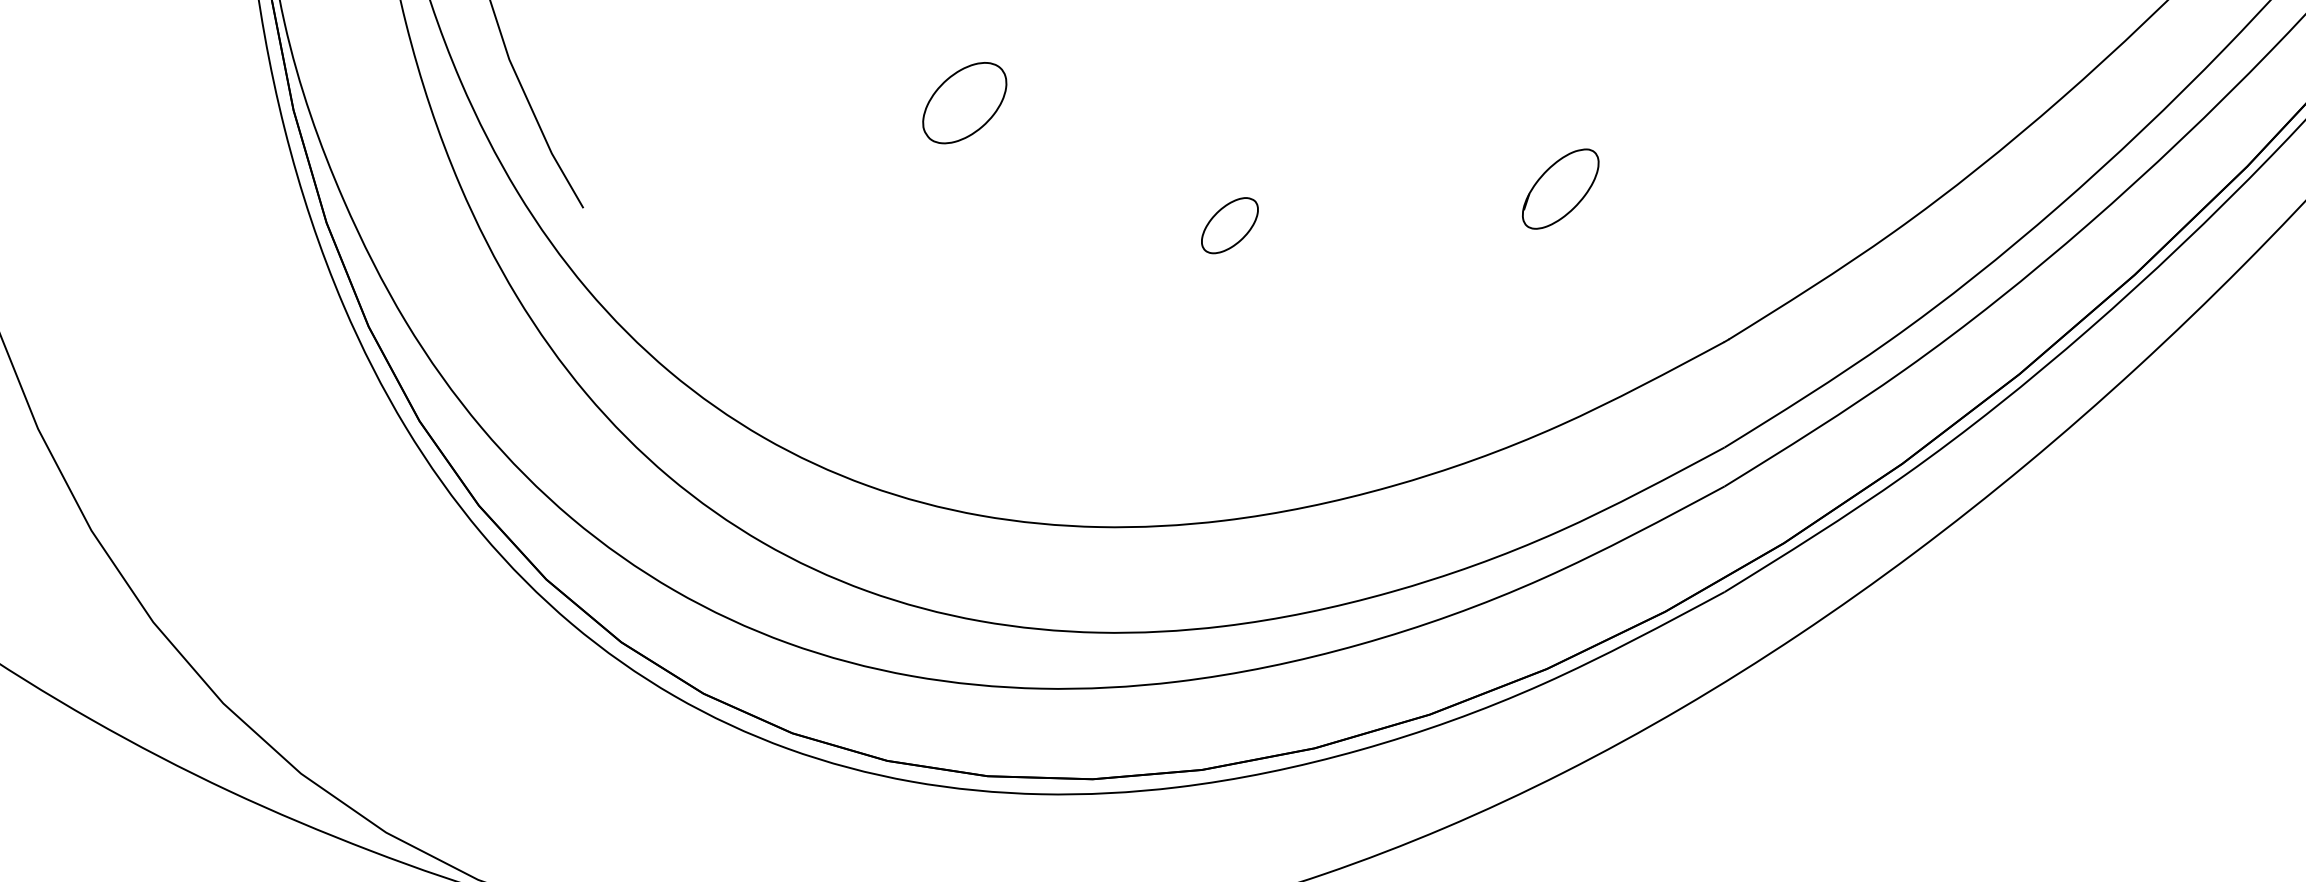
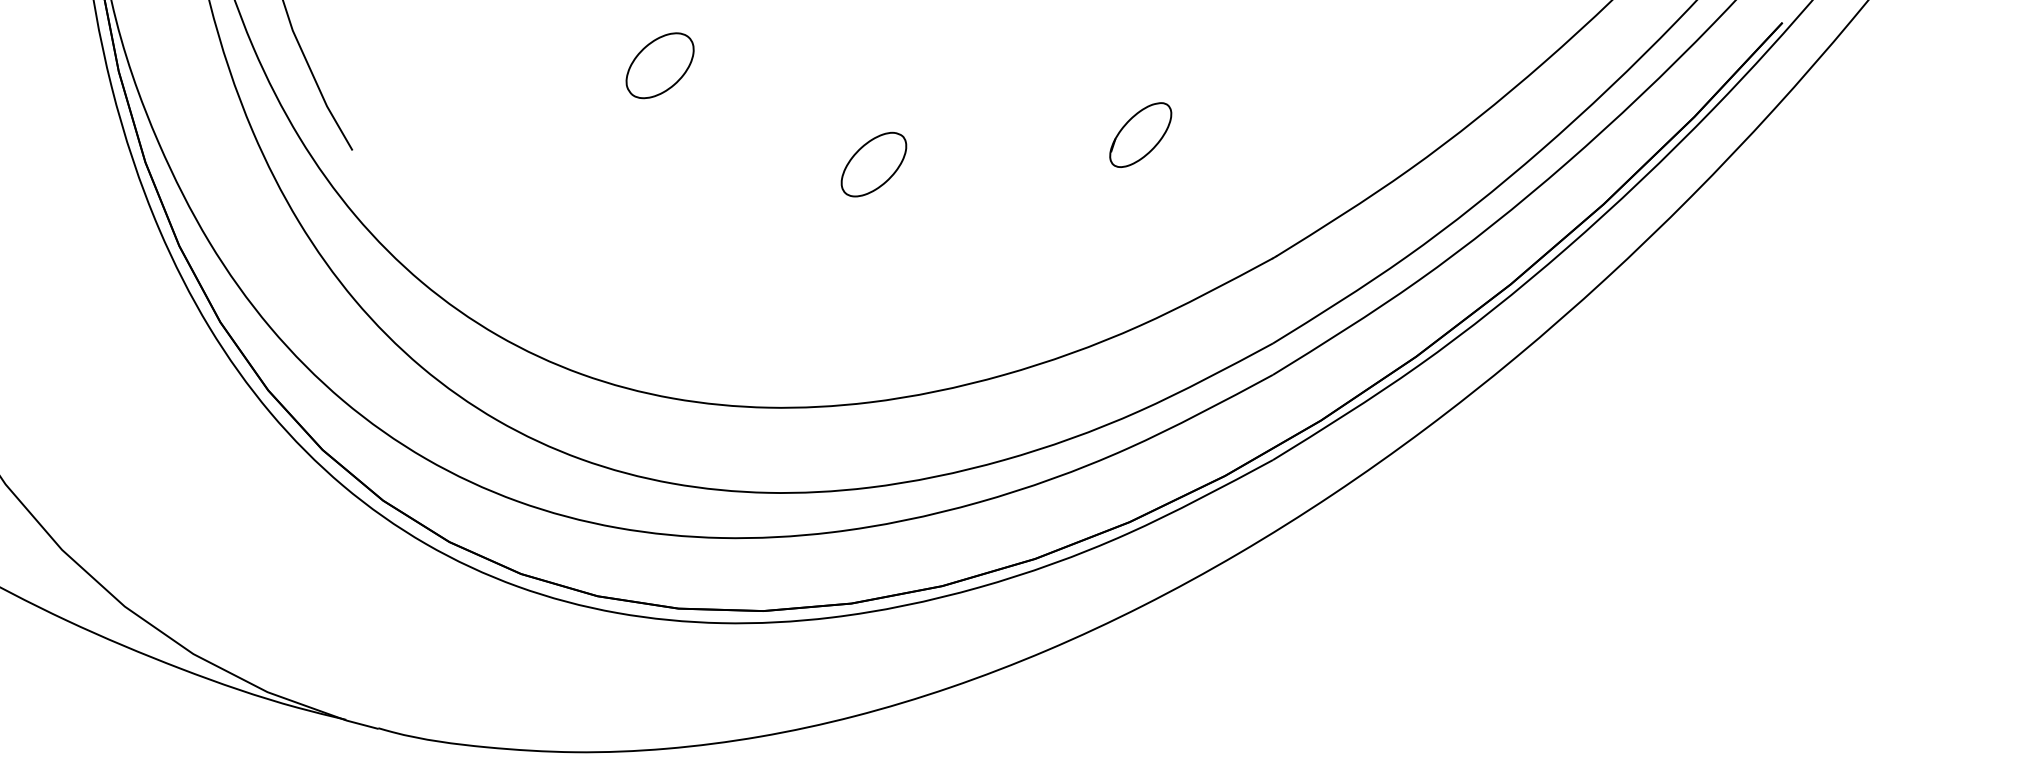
part: (1229, 225) -> (873, 164), size x1.43

